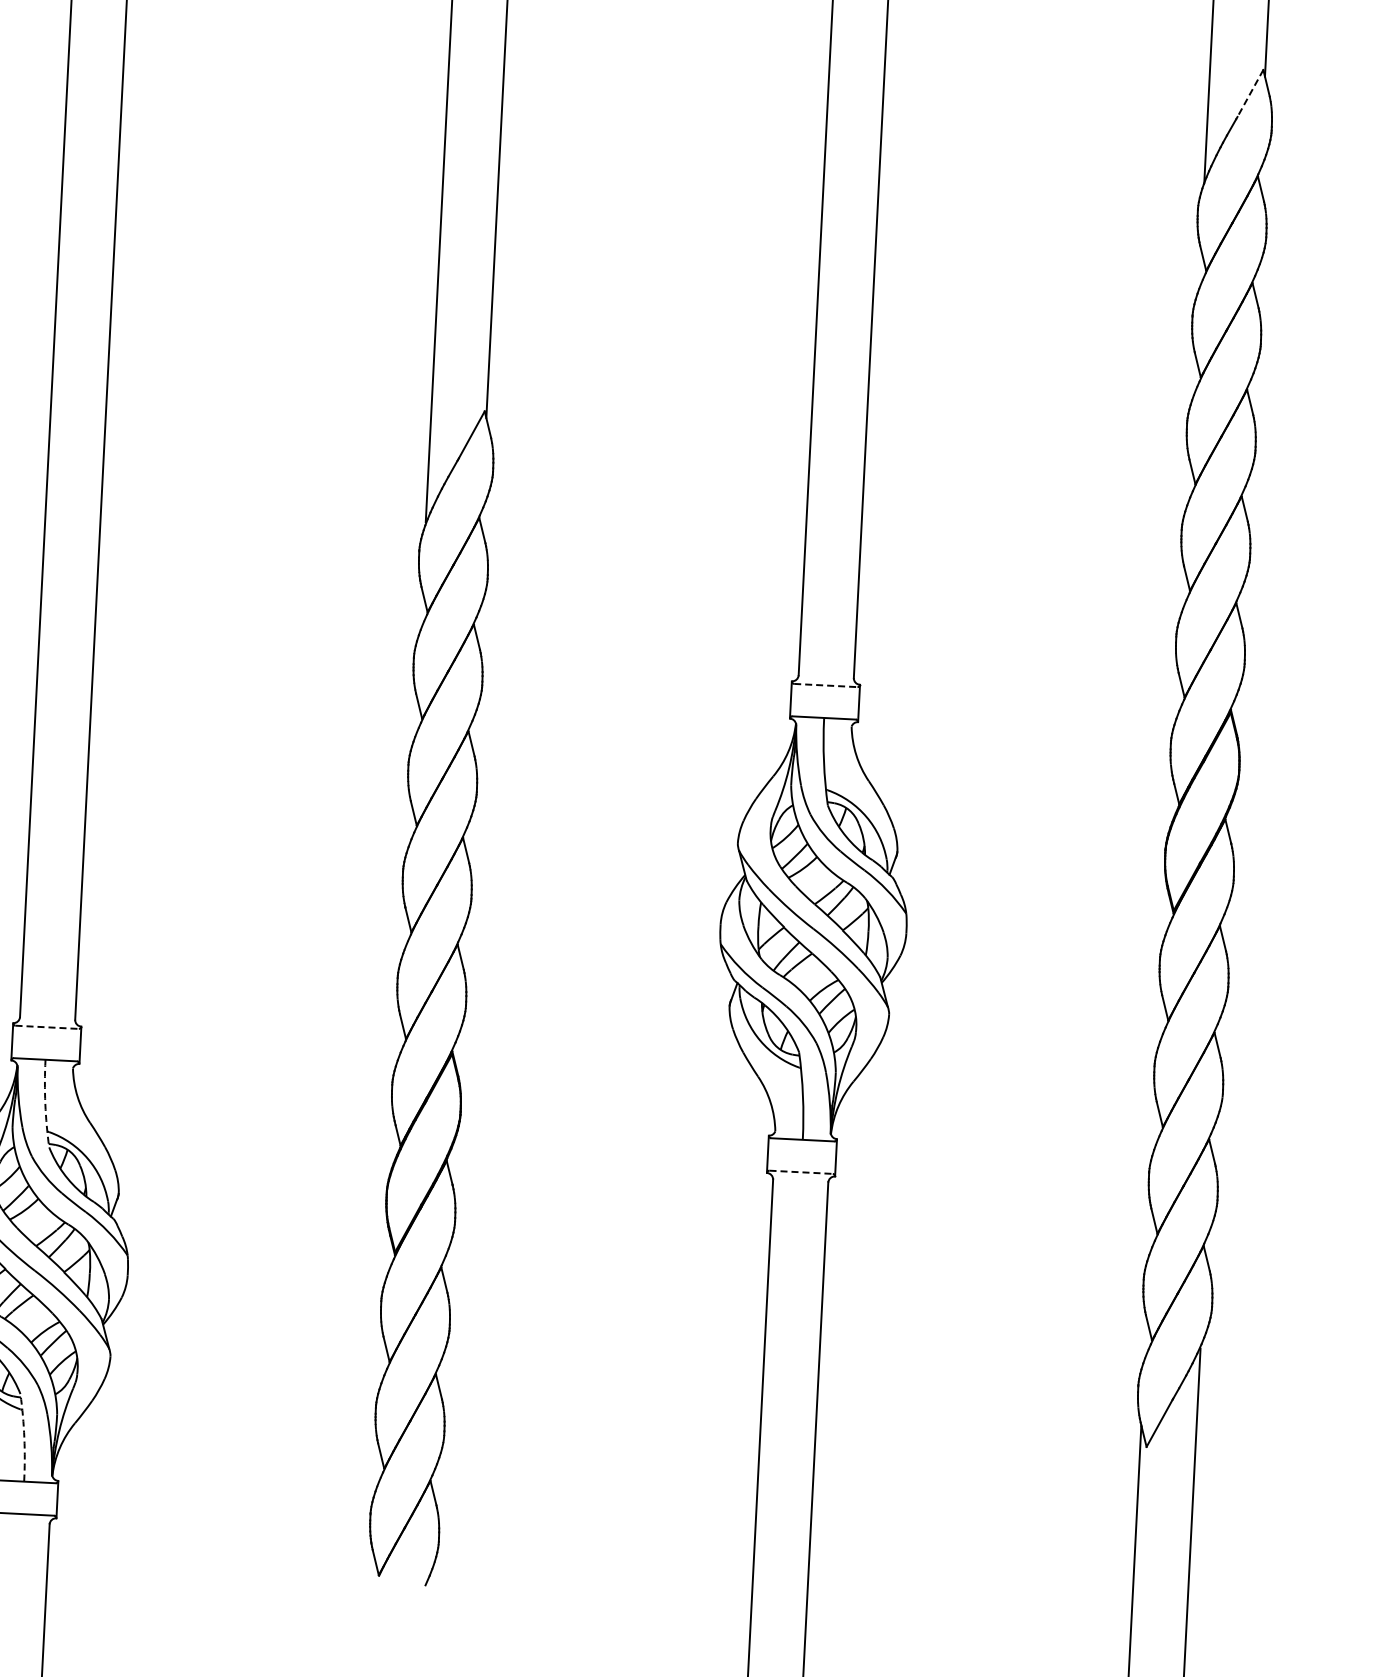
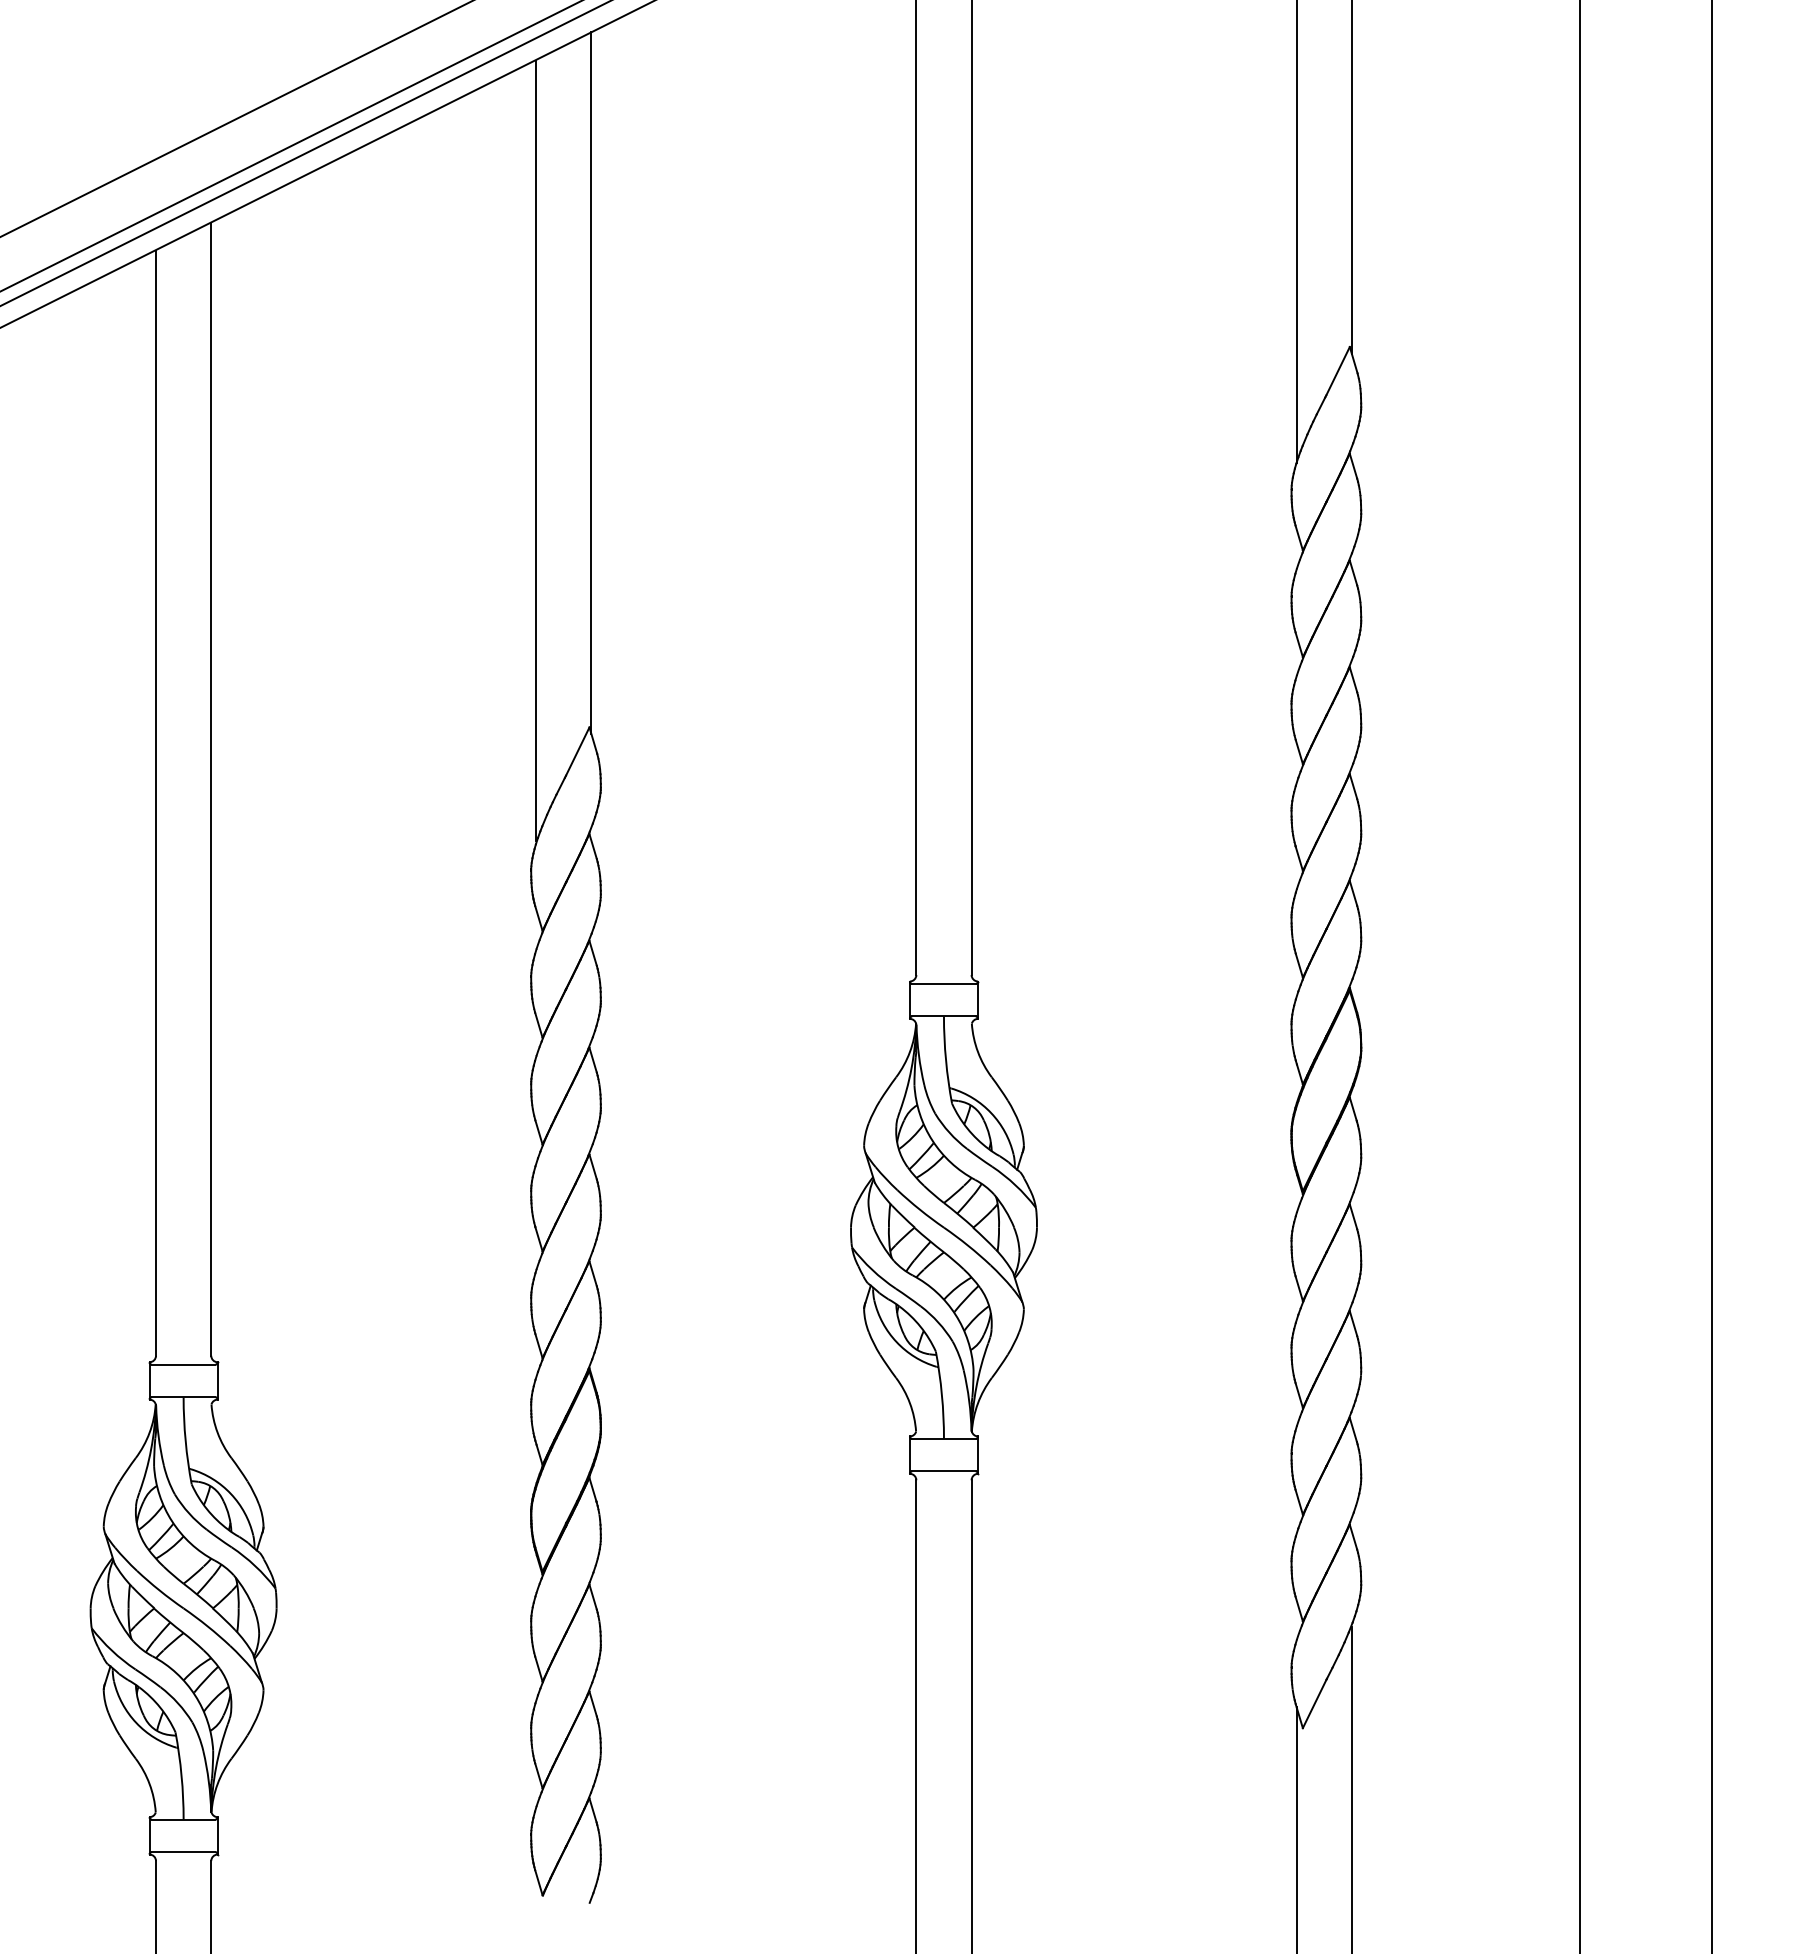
line: (1250, 93) -> (1338, 371), dashed -> solid
line: (825, 685) -> (943, 983), dashed -> solid
line: (47, 1027) -> (183, 1364), dashed -> solid
arc: (45, 1104) -> (185, 1441), dashed -> solid
line: (800, 1172) -> (943, 1471), dashed -> solid
arc: (24, 1437) -> (181, 1775), dashed -> solid

